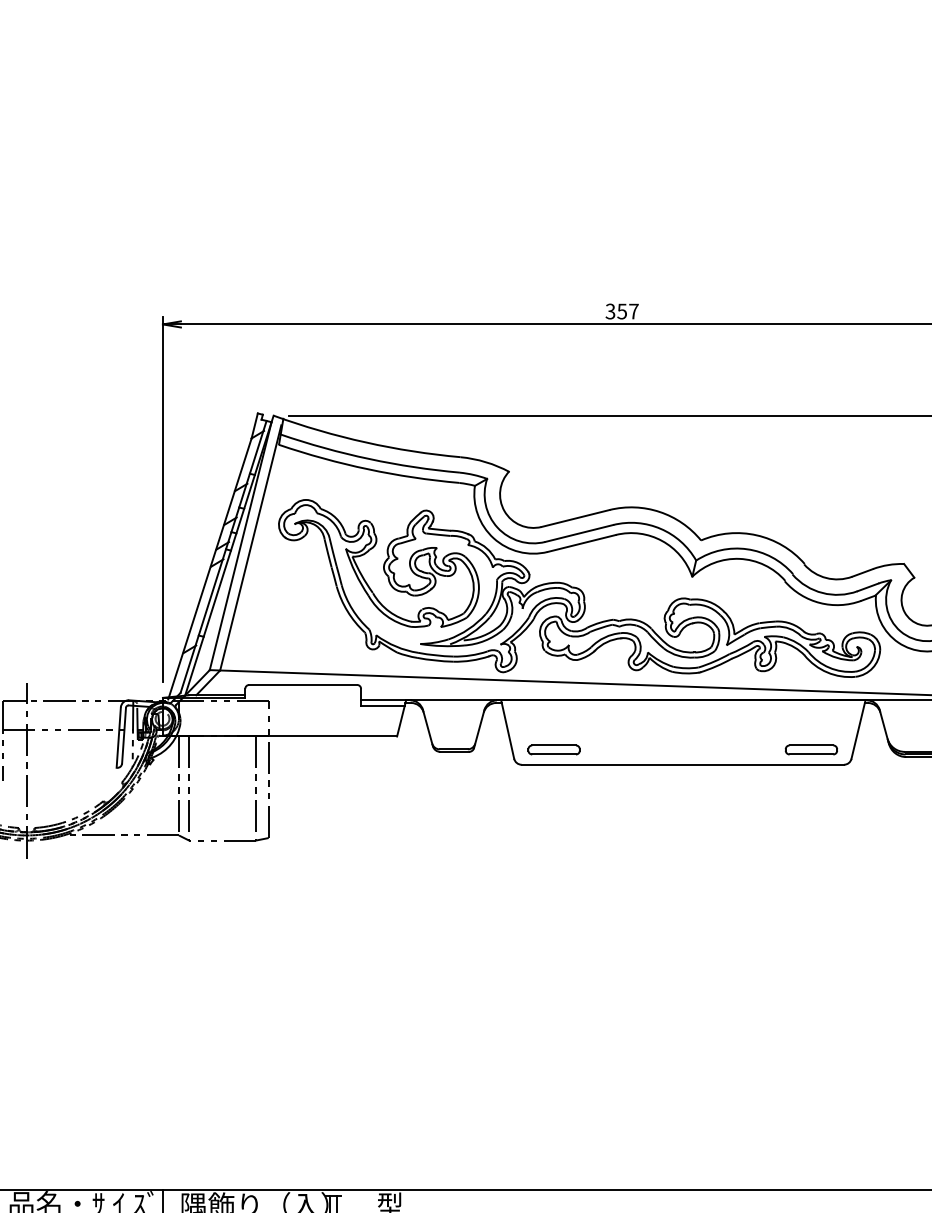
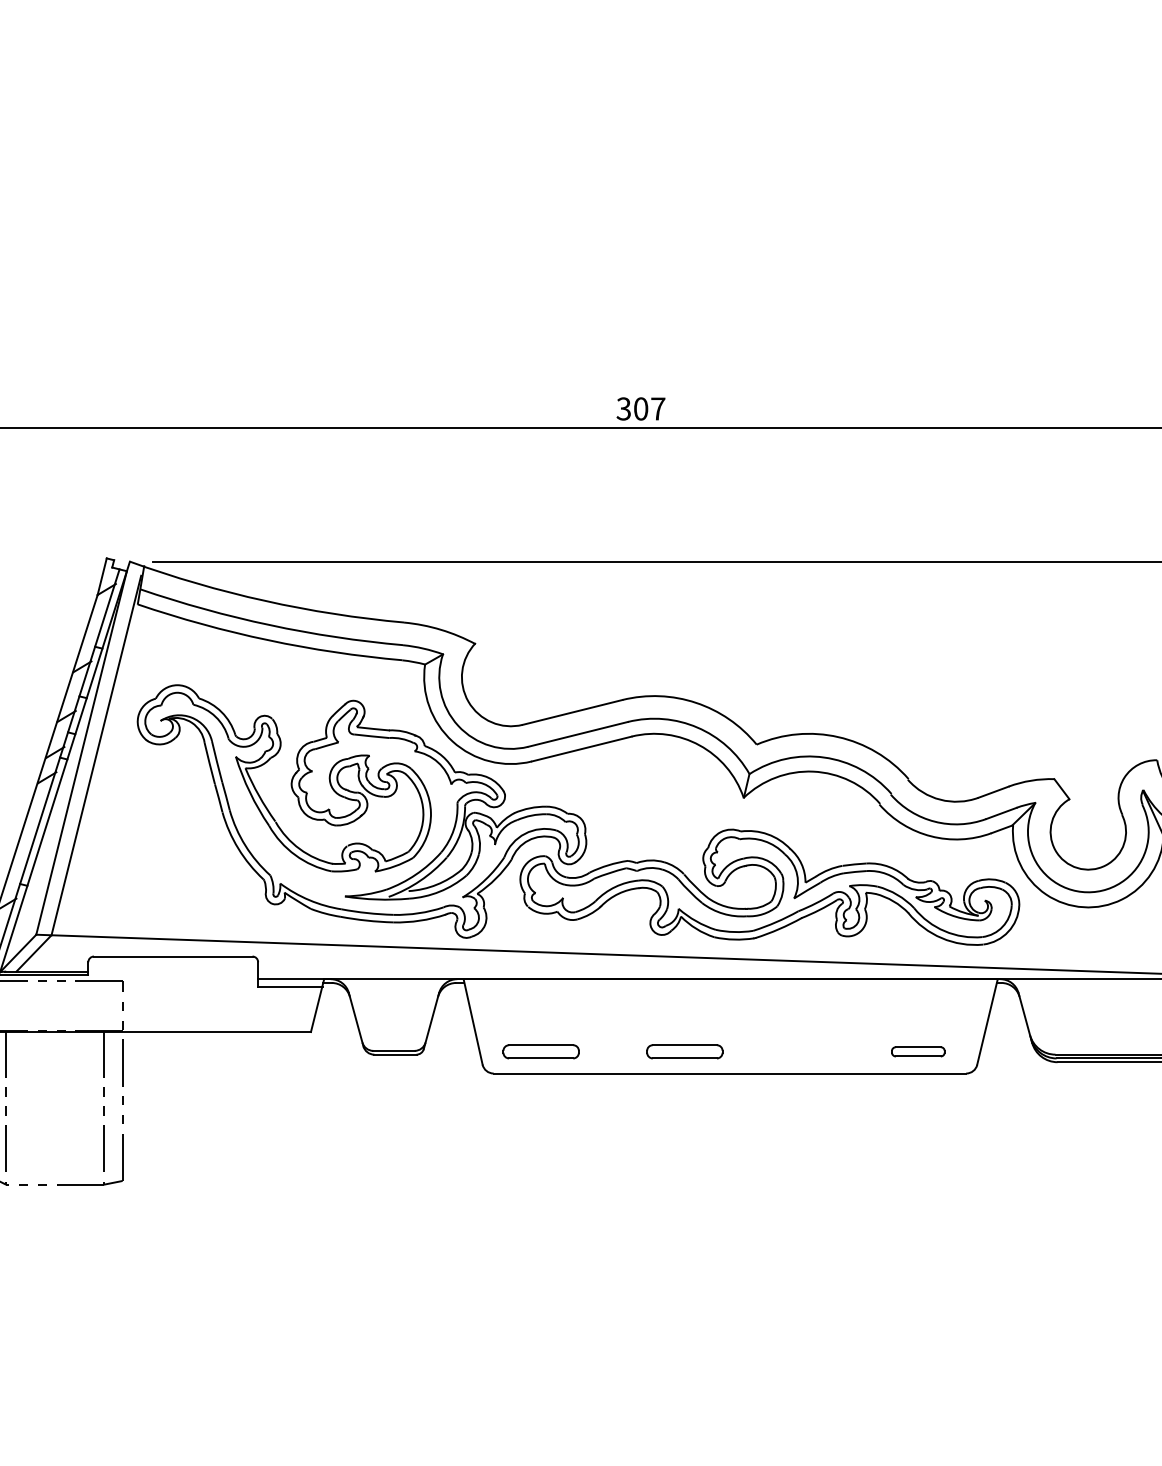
text: (622, 311) -> (641, 408), 357 -> 307
part: (651, 749) -> (683, 1051), added
part: (810, 749) -> (917, 1051), size x0.7

